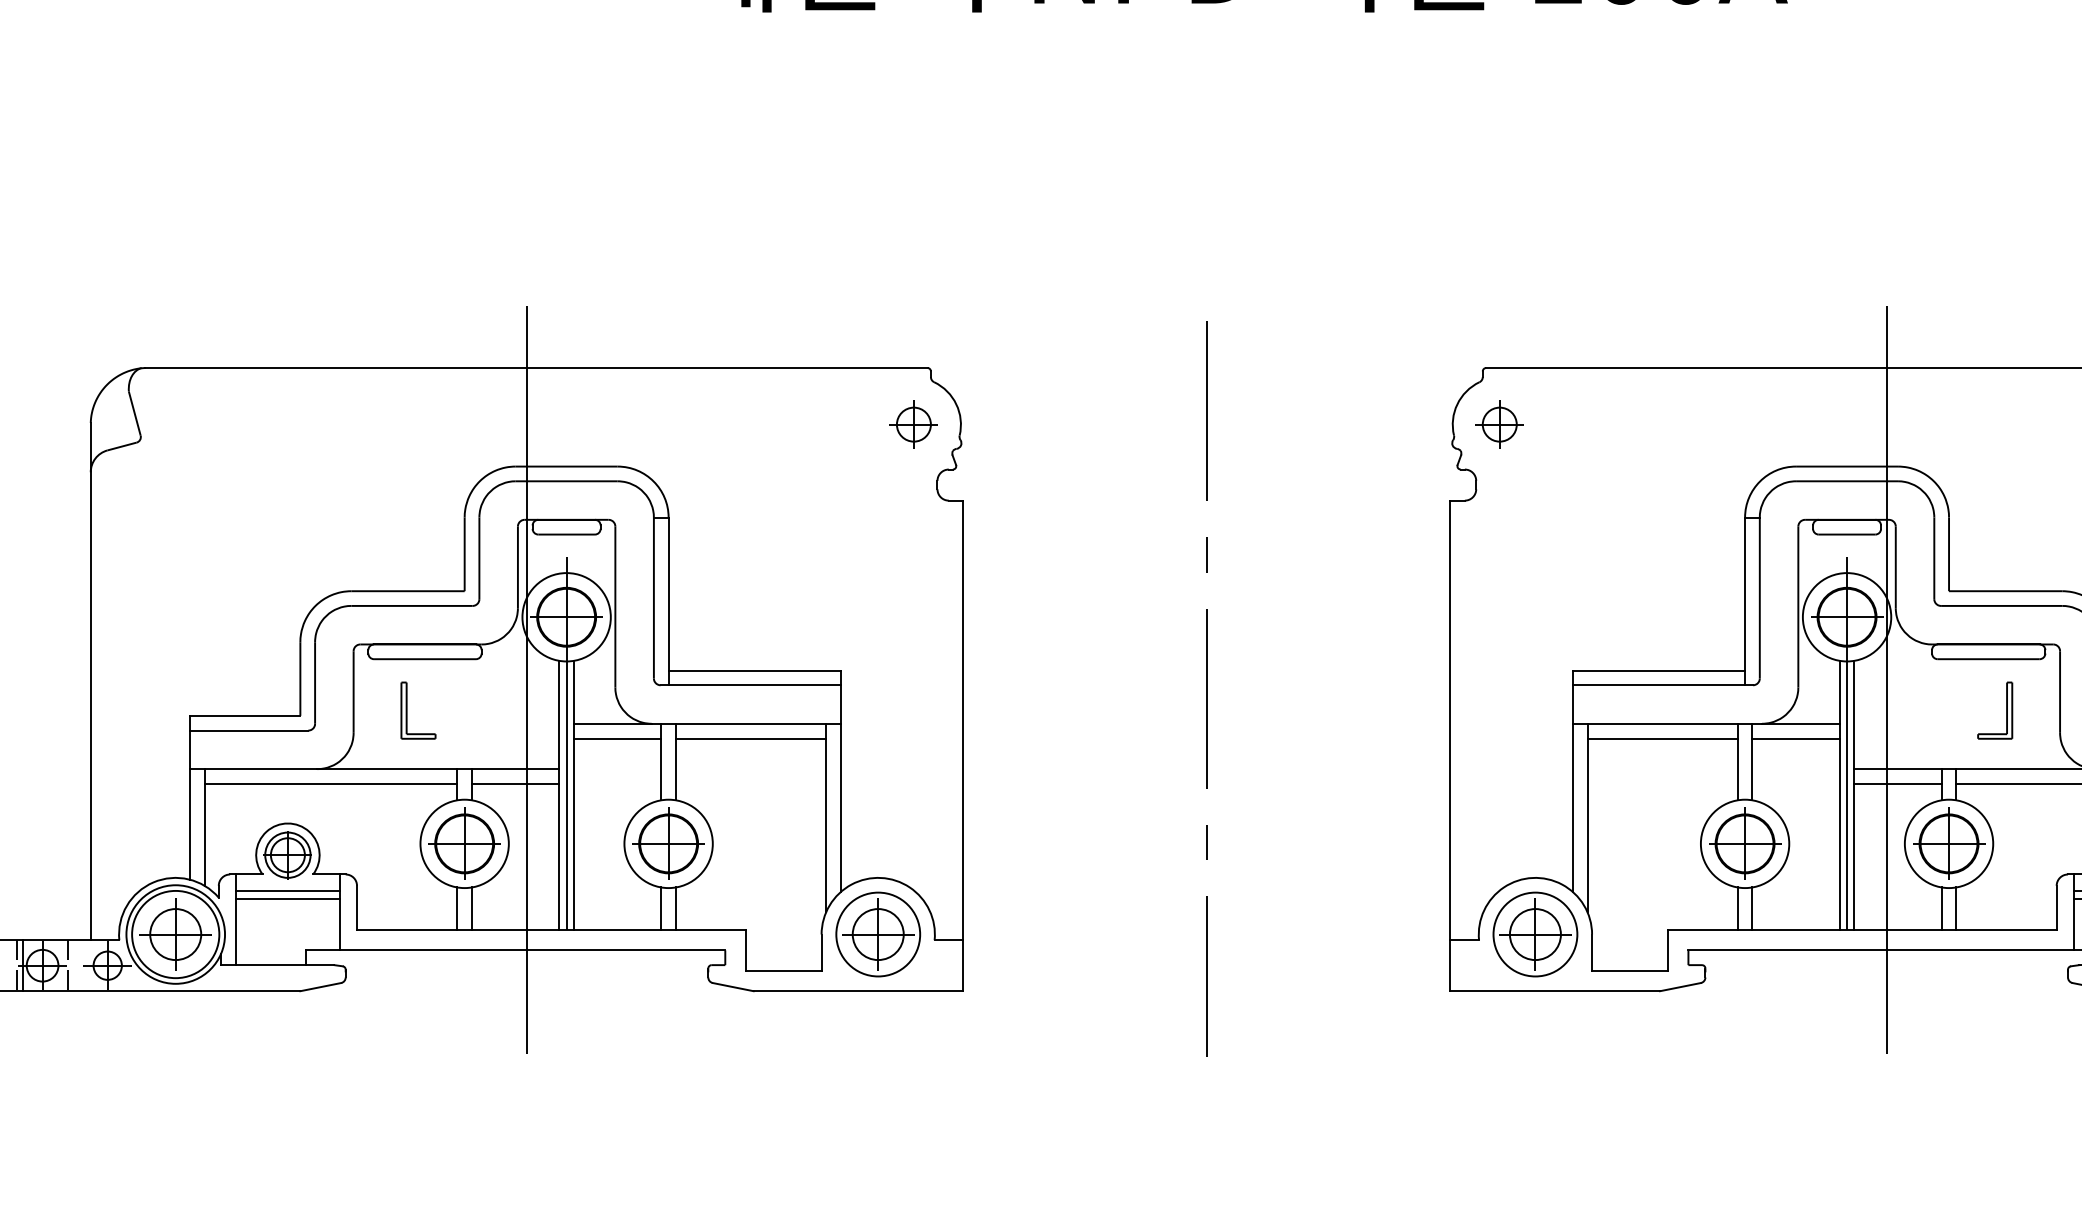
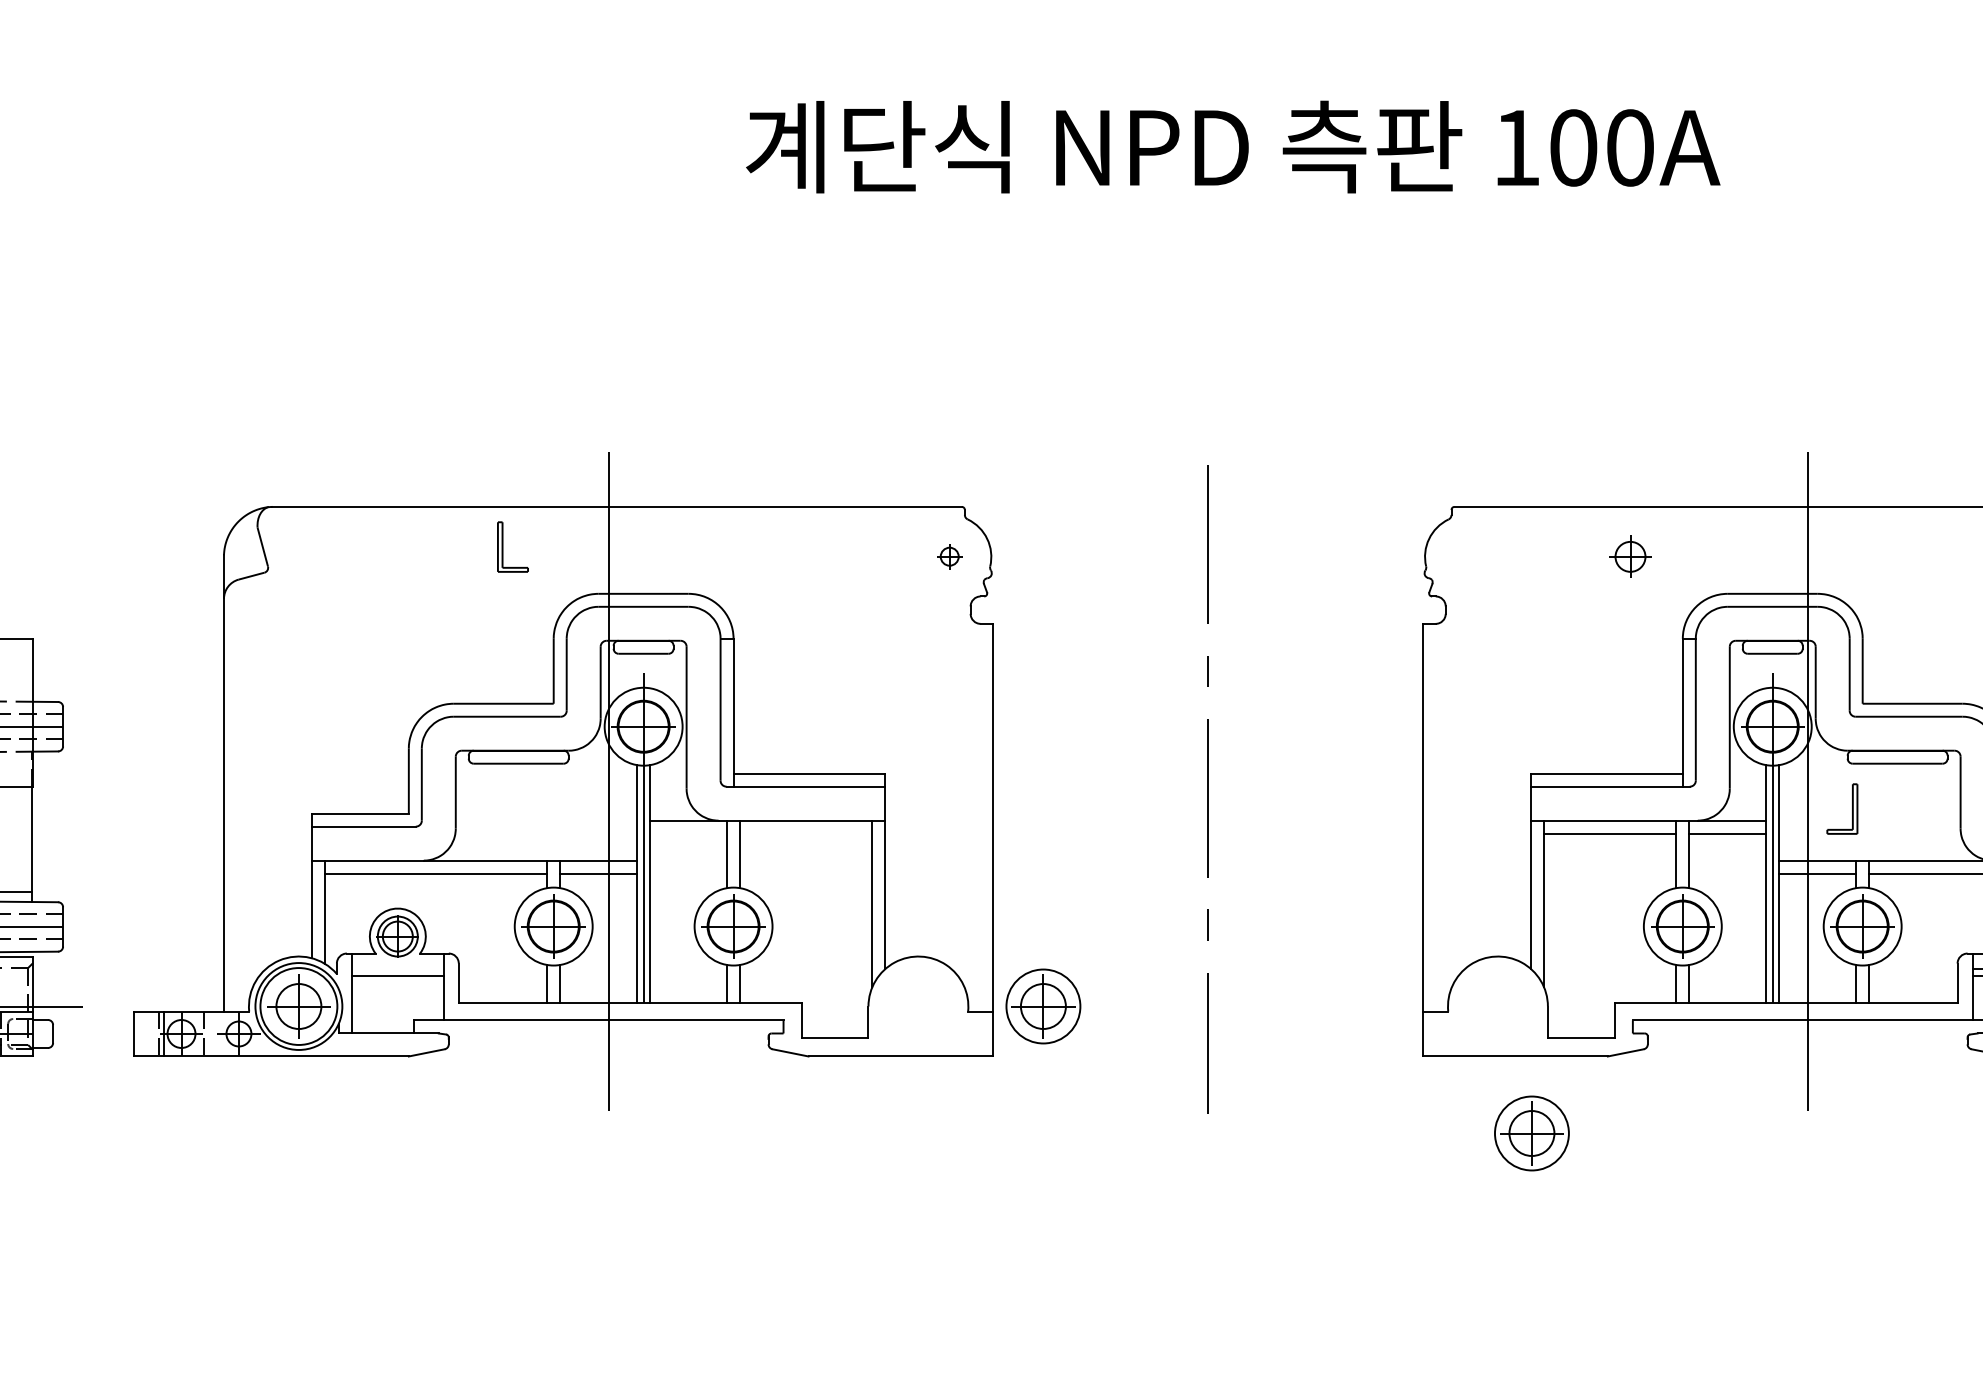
part: (913, 424) -> (949, 556), size x0.6
part: (1499, 424) -> (1630, 556), moved
part: (407, 710) -> (503, 546), moved
part: (2006, 710) -> (1852, 808), moved
line: (617, 738) -> (688, 833), removed
line: (751, 738) -> (806, 833), removed
line: (287, 891) -> (397, 968), removed
part: (878, 934) -> (1043, 1006), moved
part: (1534, 934) -> (1531, 1133), moved

